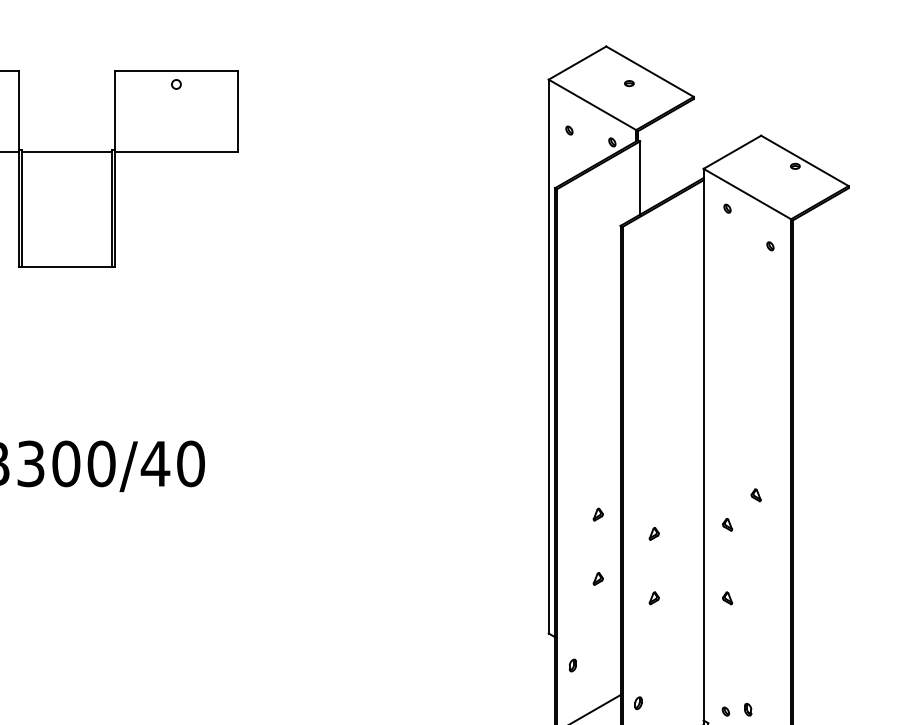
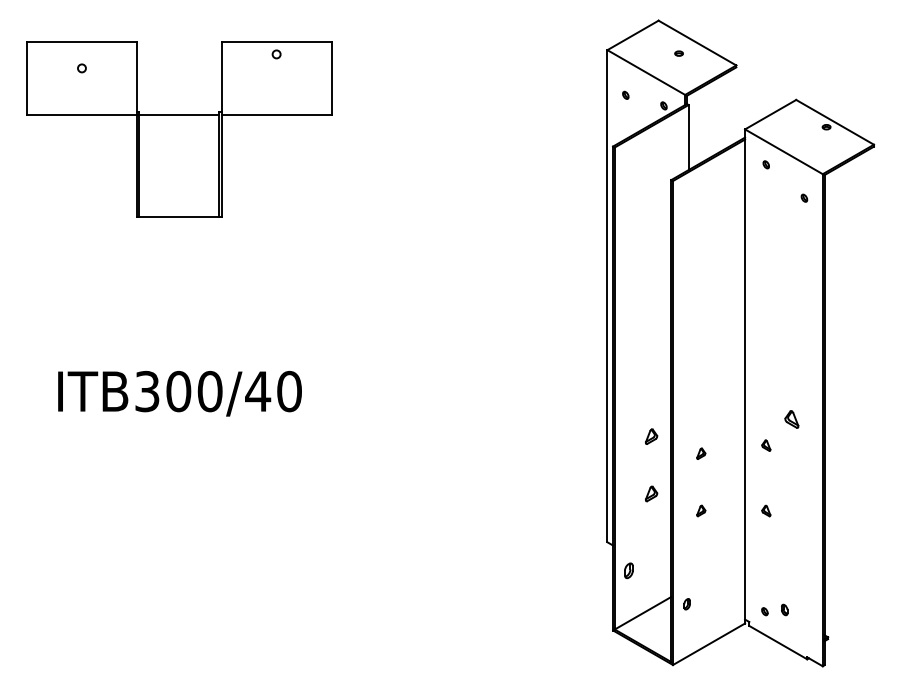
part: (755, 495) -> (791, 419), size x1.6
part: (598, 514) -> (651, 436), size x1.4
part: (598, 578) -> (651, 493), size x1.4
part: (572, 665) -> (628, 570), size x1.4

